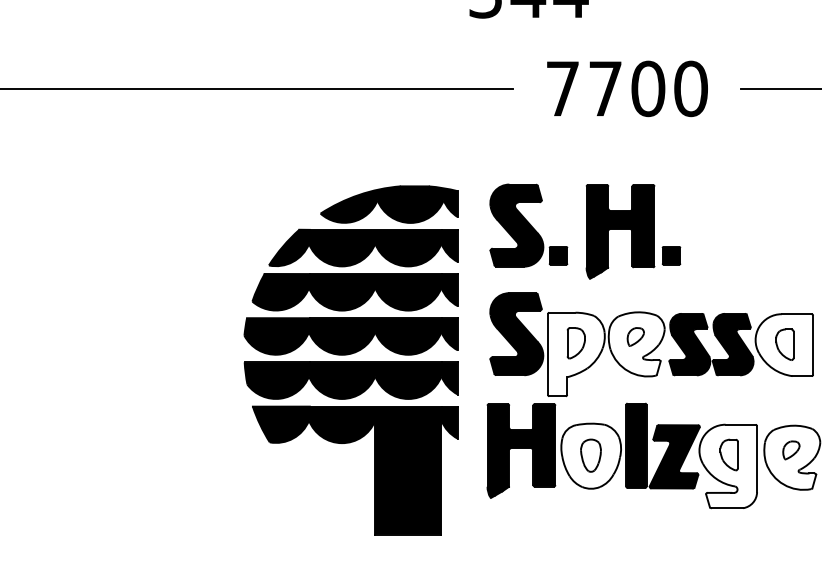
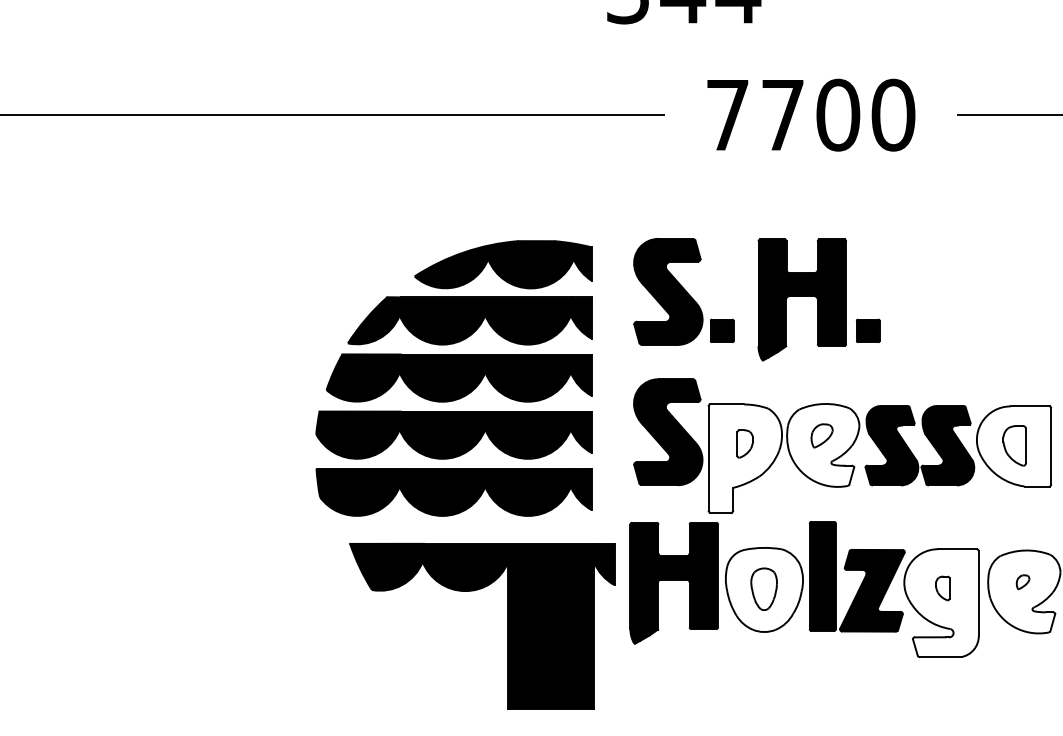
part: (576, 342) -> (745, 443), size x0.7
part: (790, 449) -> (1022, 581), size x0.6
part: (728, 455) -> (942, 588), size x0.6
part: (374, 470) -> (507, 626), moved

